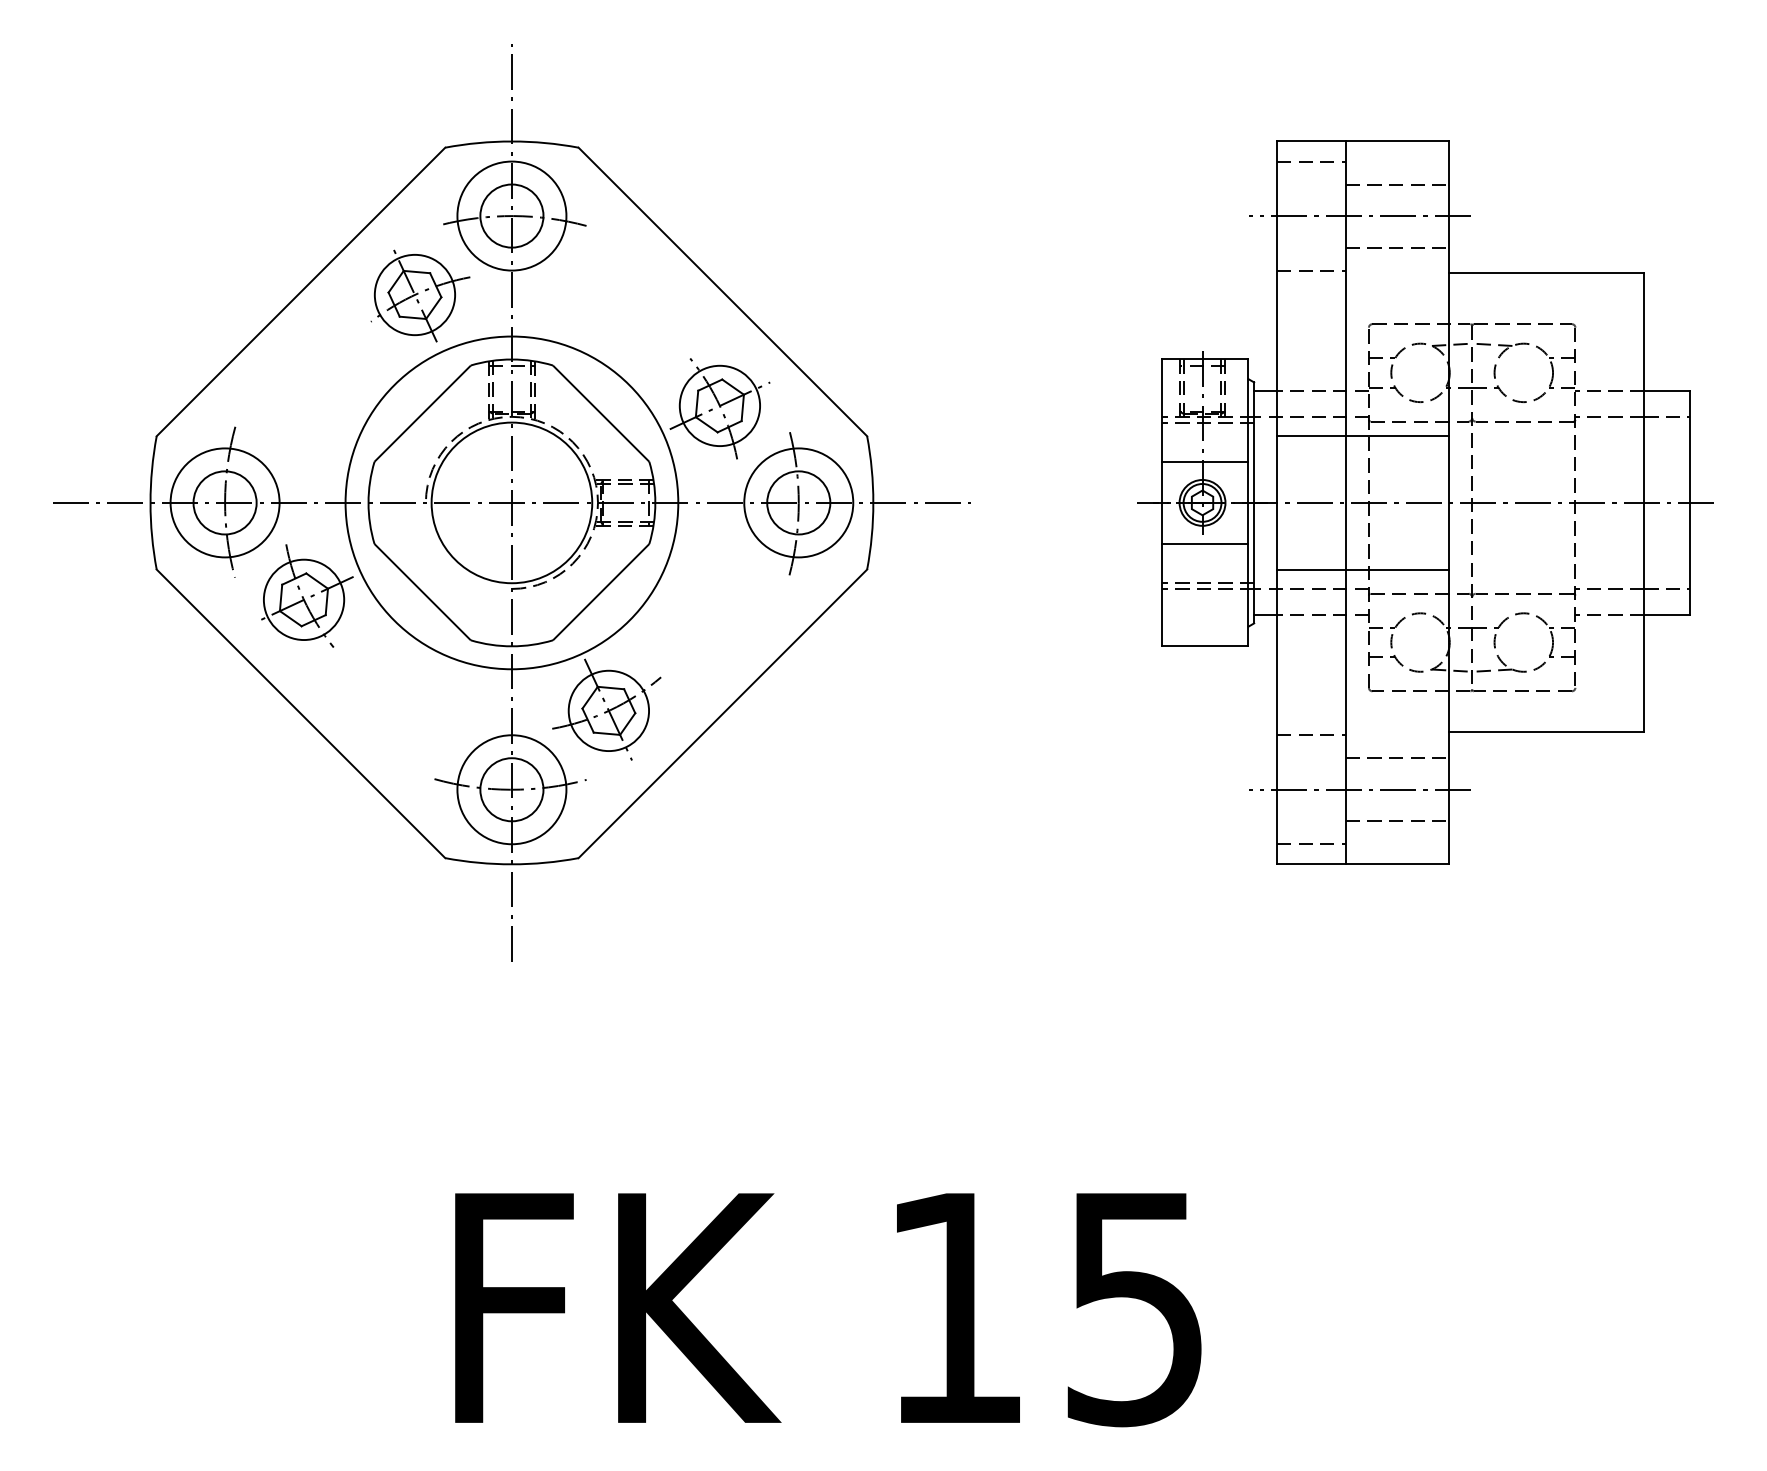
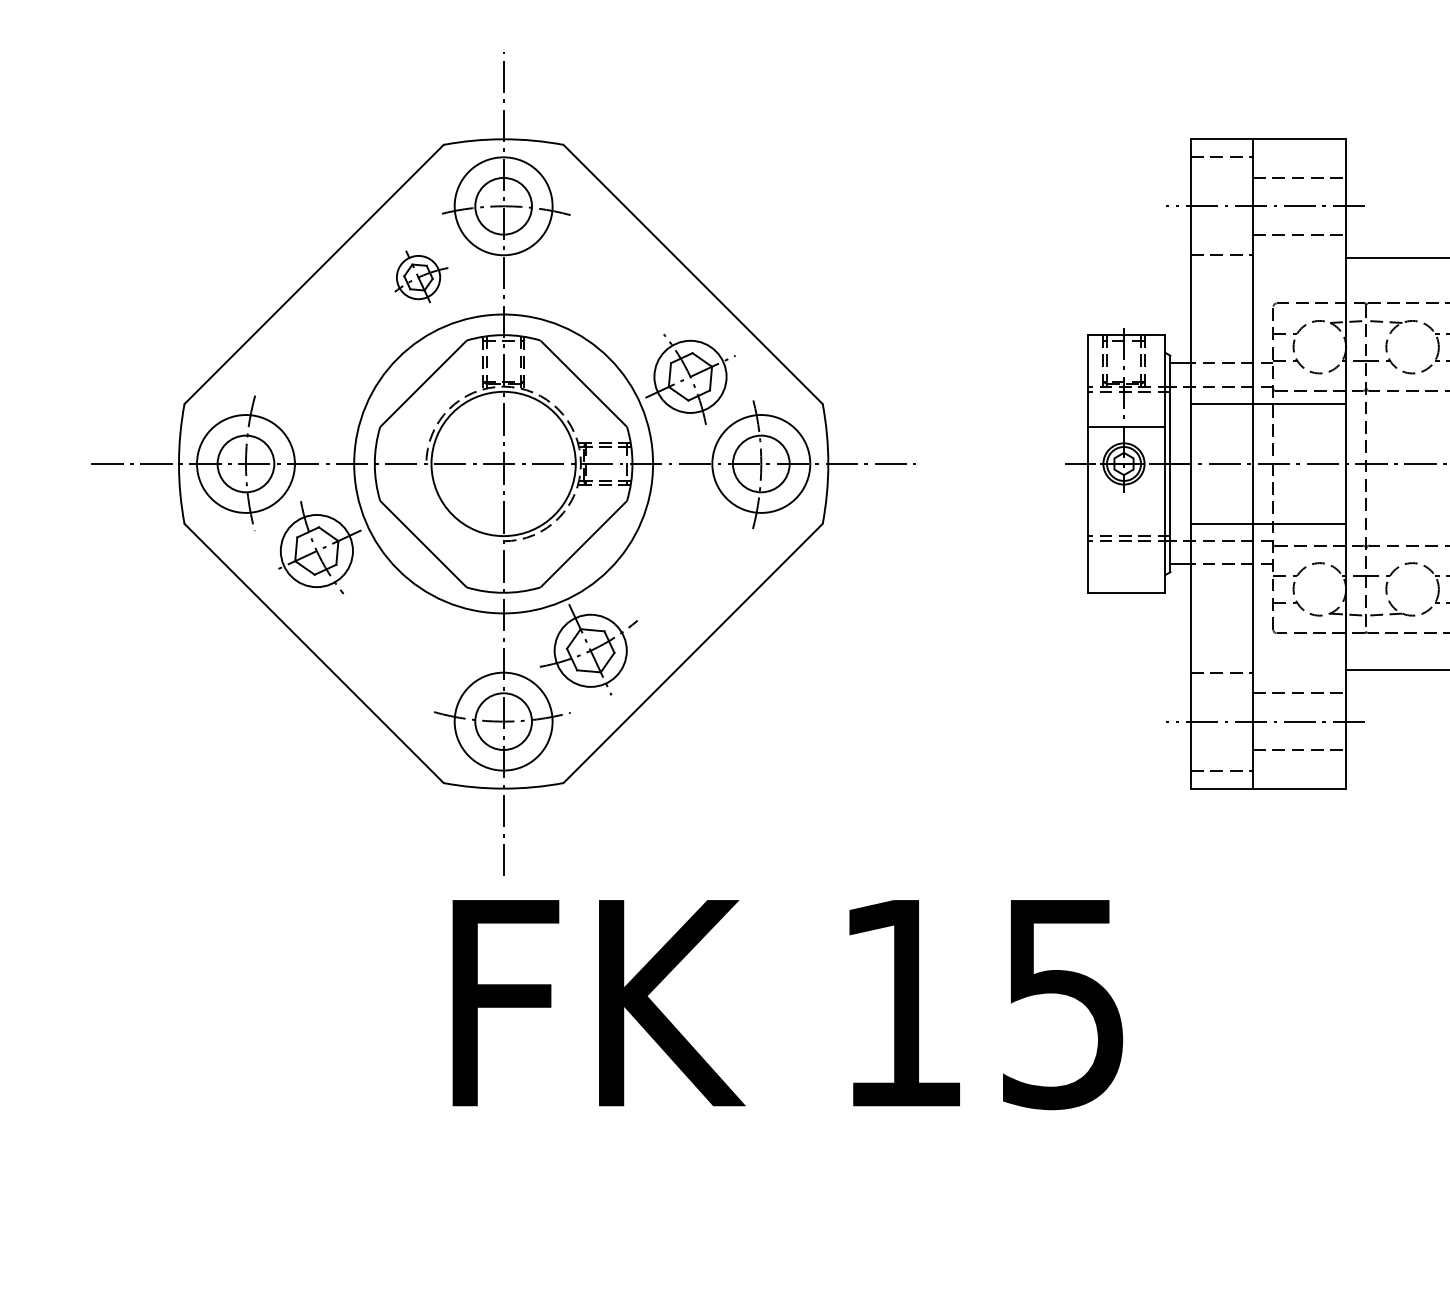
part: (420, 295) -> (421, 277), size x0.6
line: (1205, 543) -> (1126, 500), removed
text: (828, 1310) -> (788, 1005), moved

